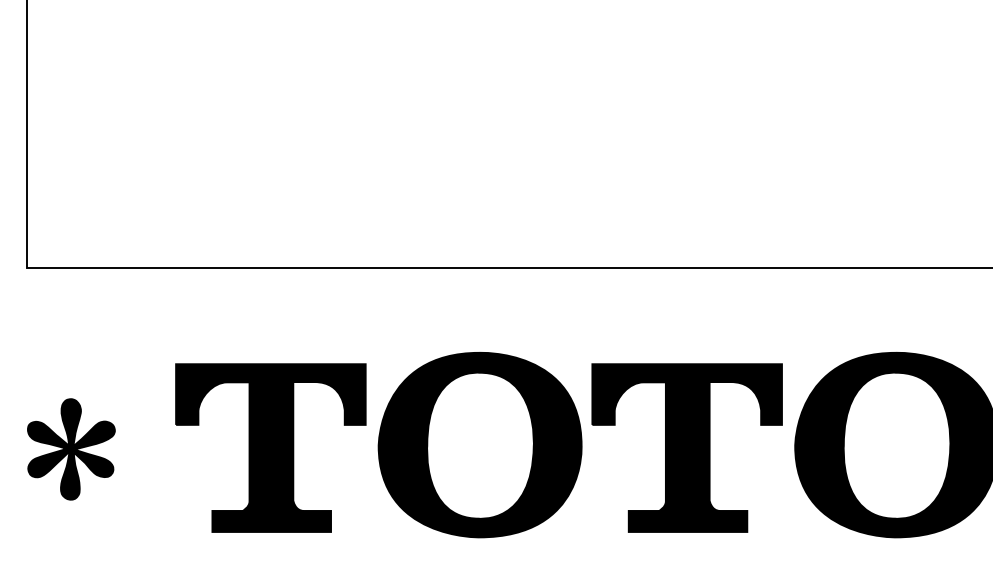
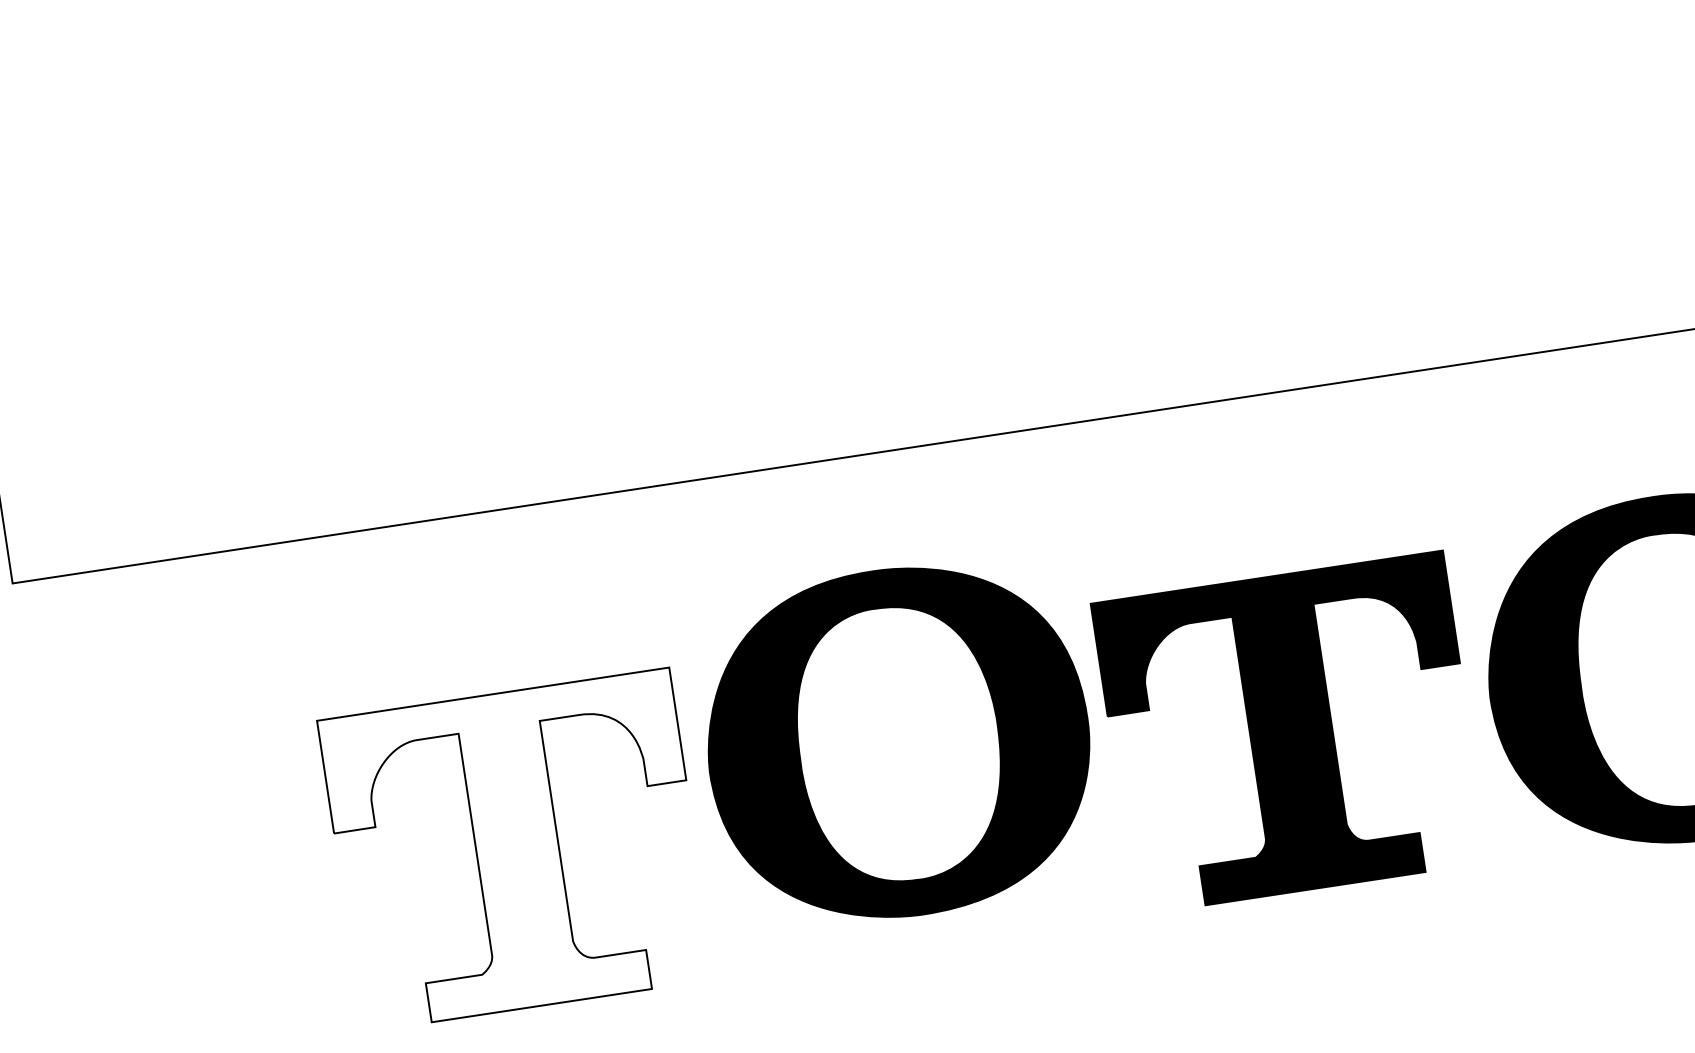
part: (479, 445) -> (897, 743), moved
fill: (270, 447) -> (515, 849), removed
part: (71, 449) -> (146, 908), removed

